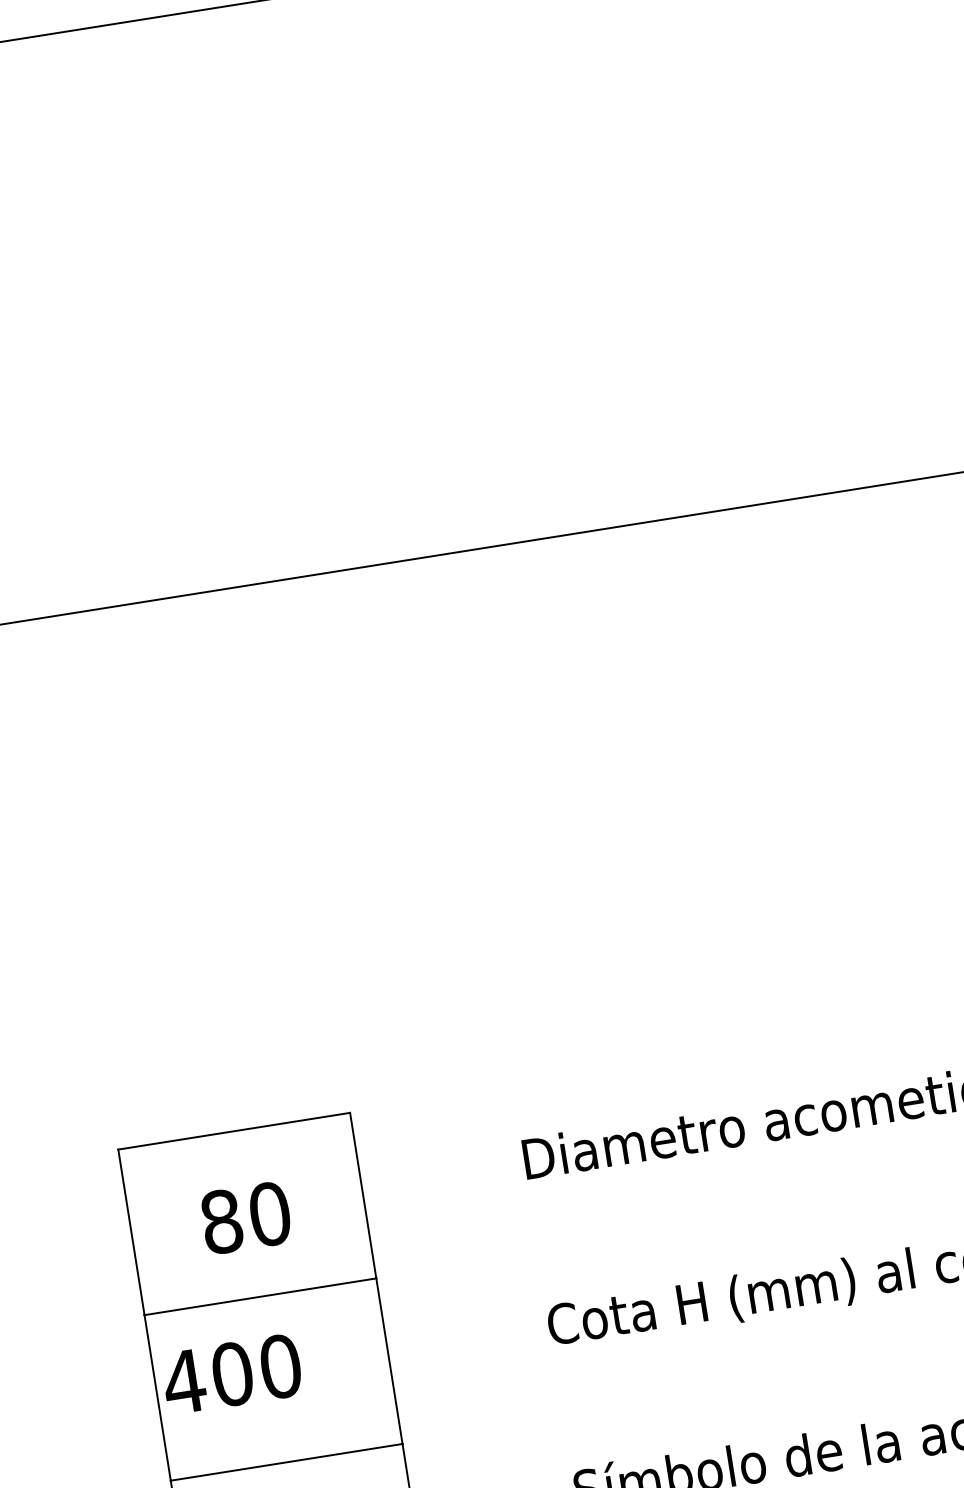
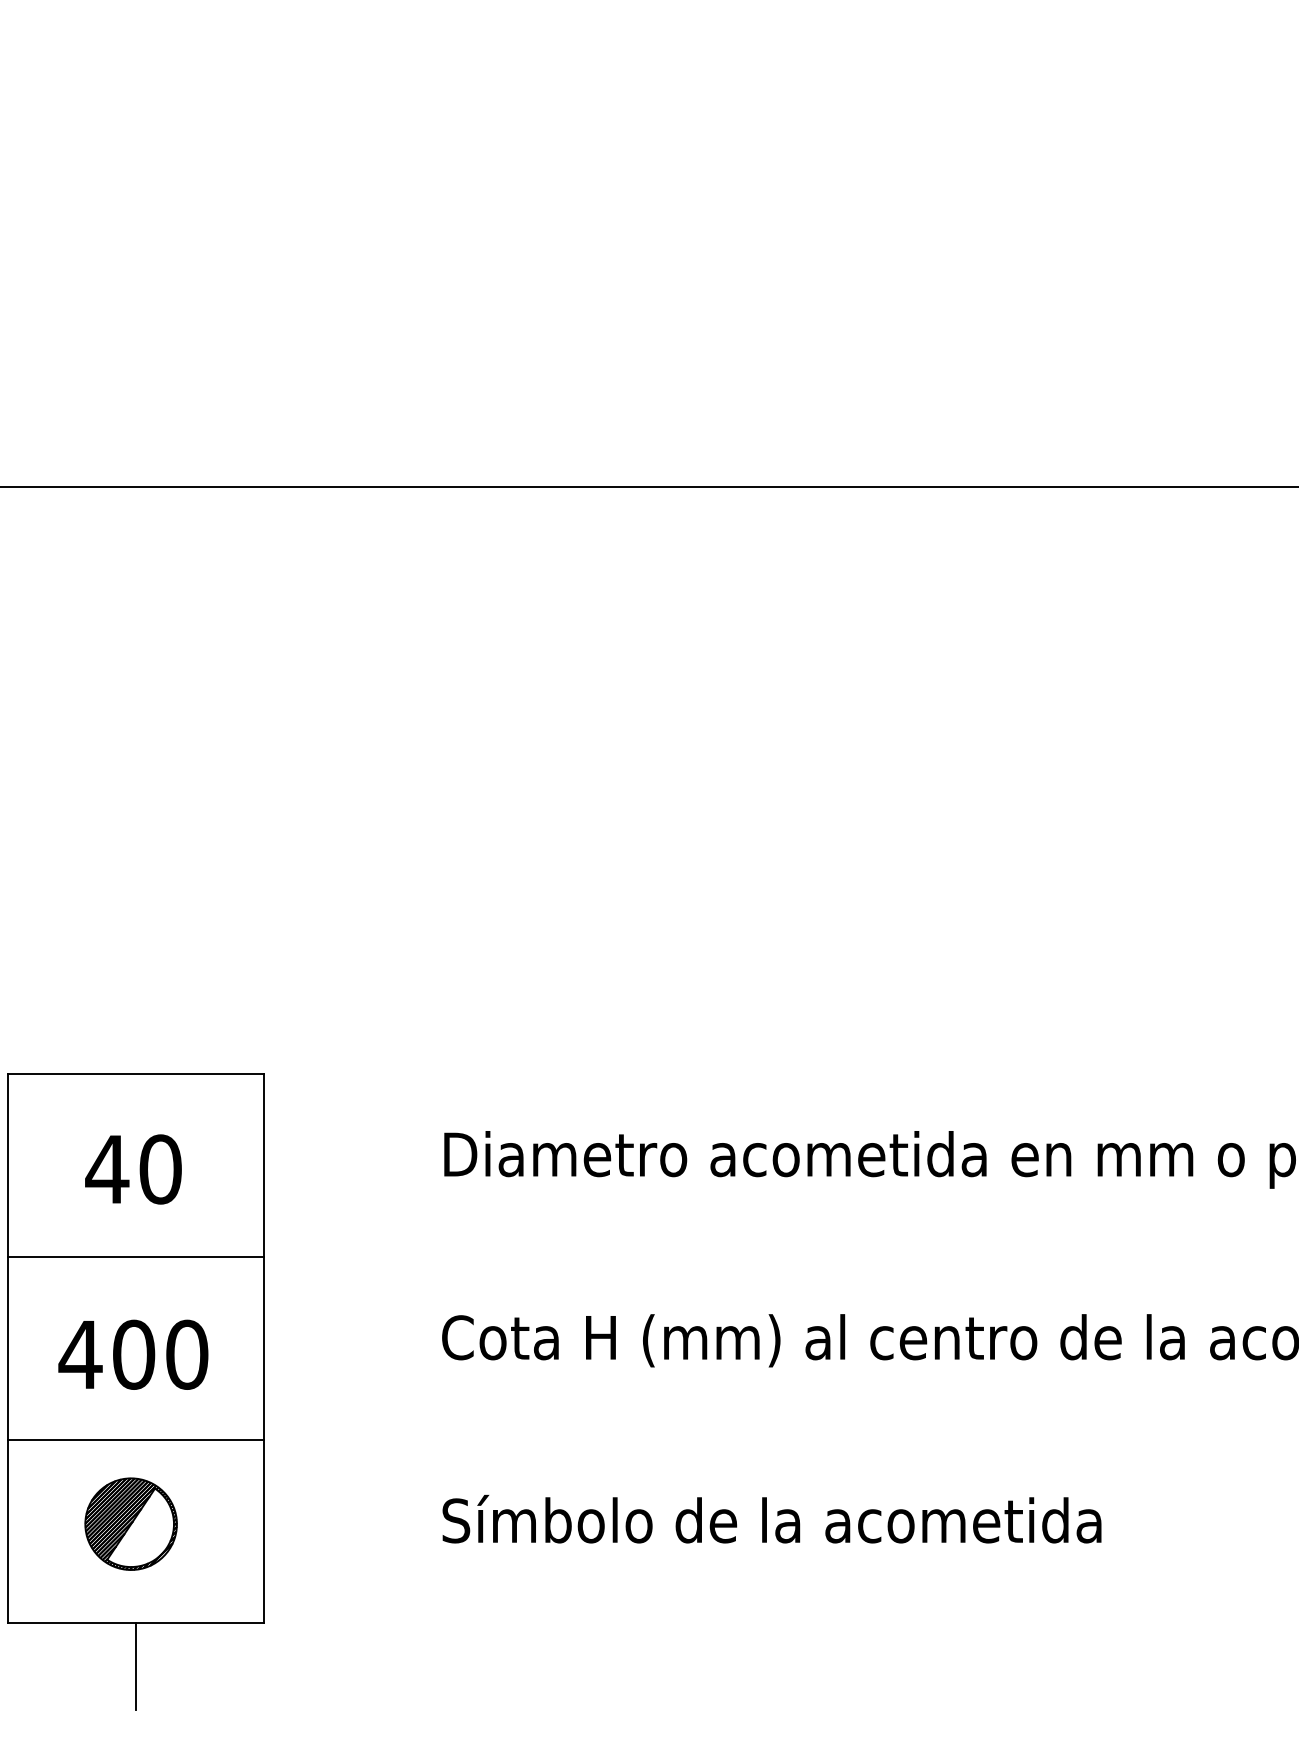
text: (221, 1221) -> (107, 1169), 80 -> 40
text: (232, 1374) -> (133, 1354), moved

